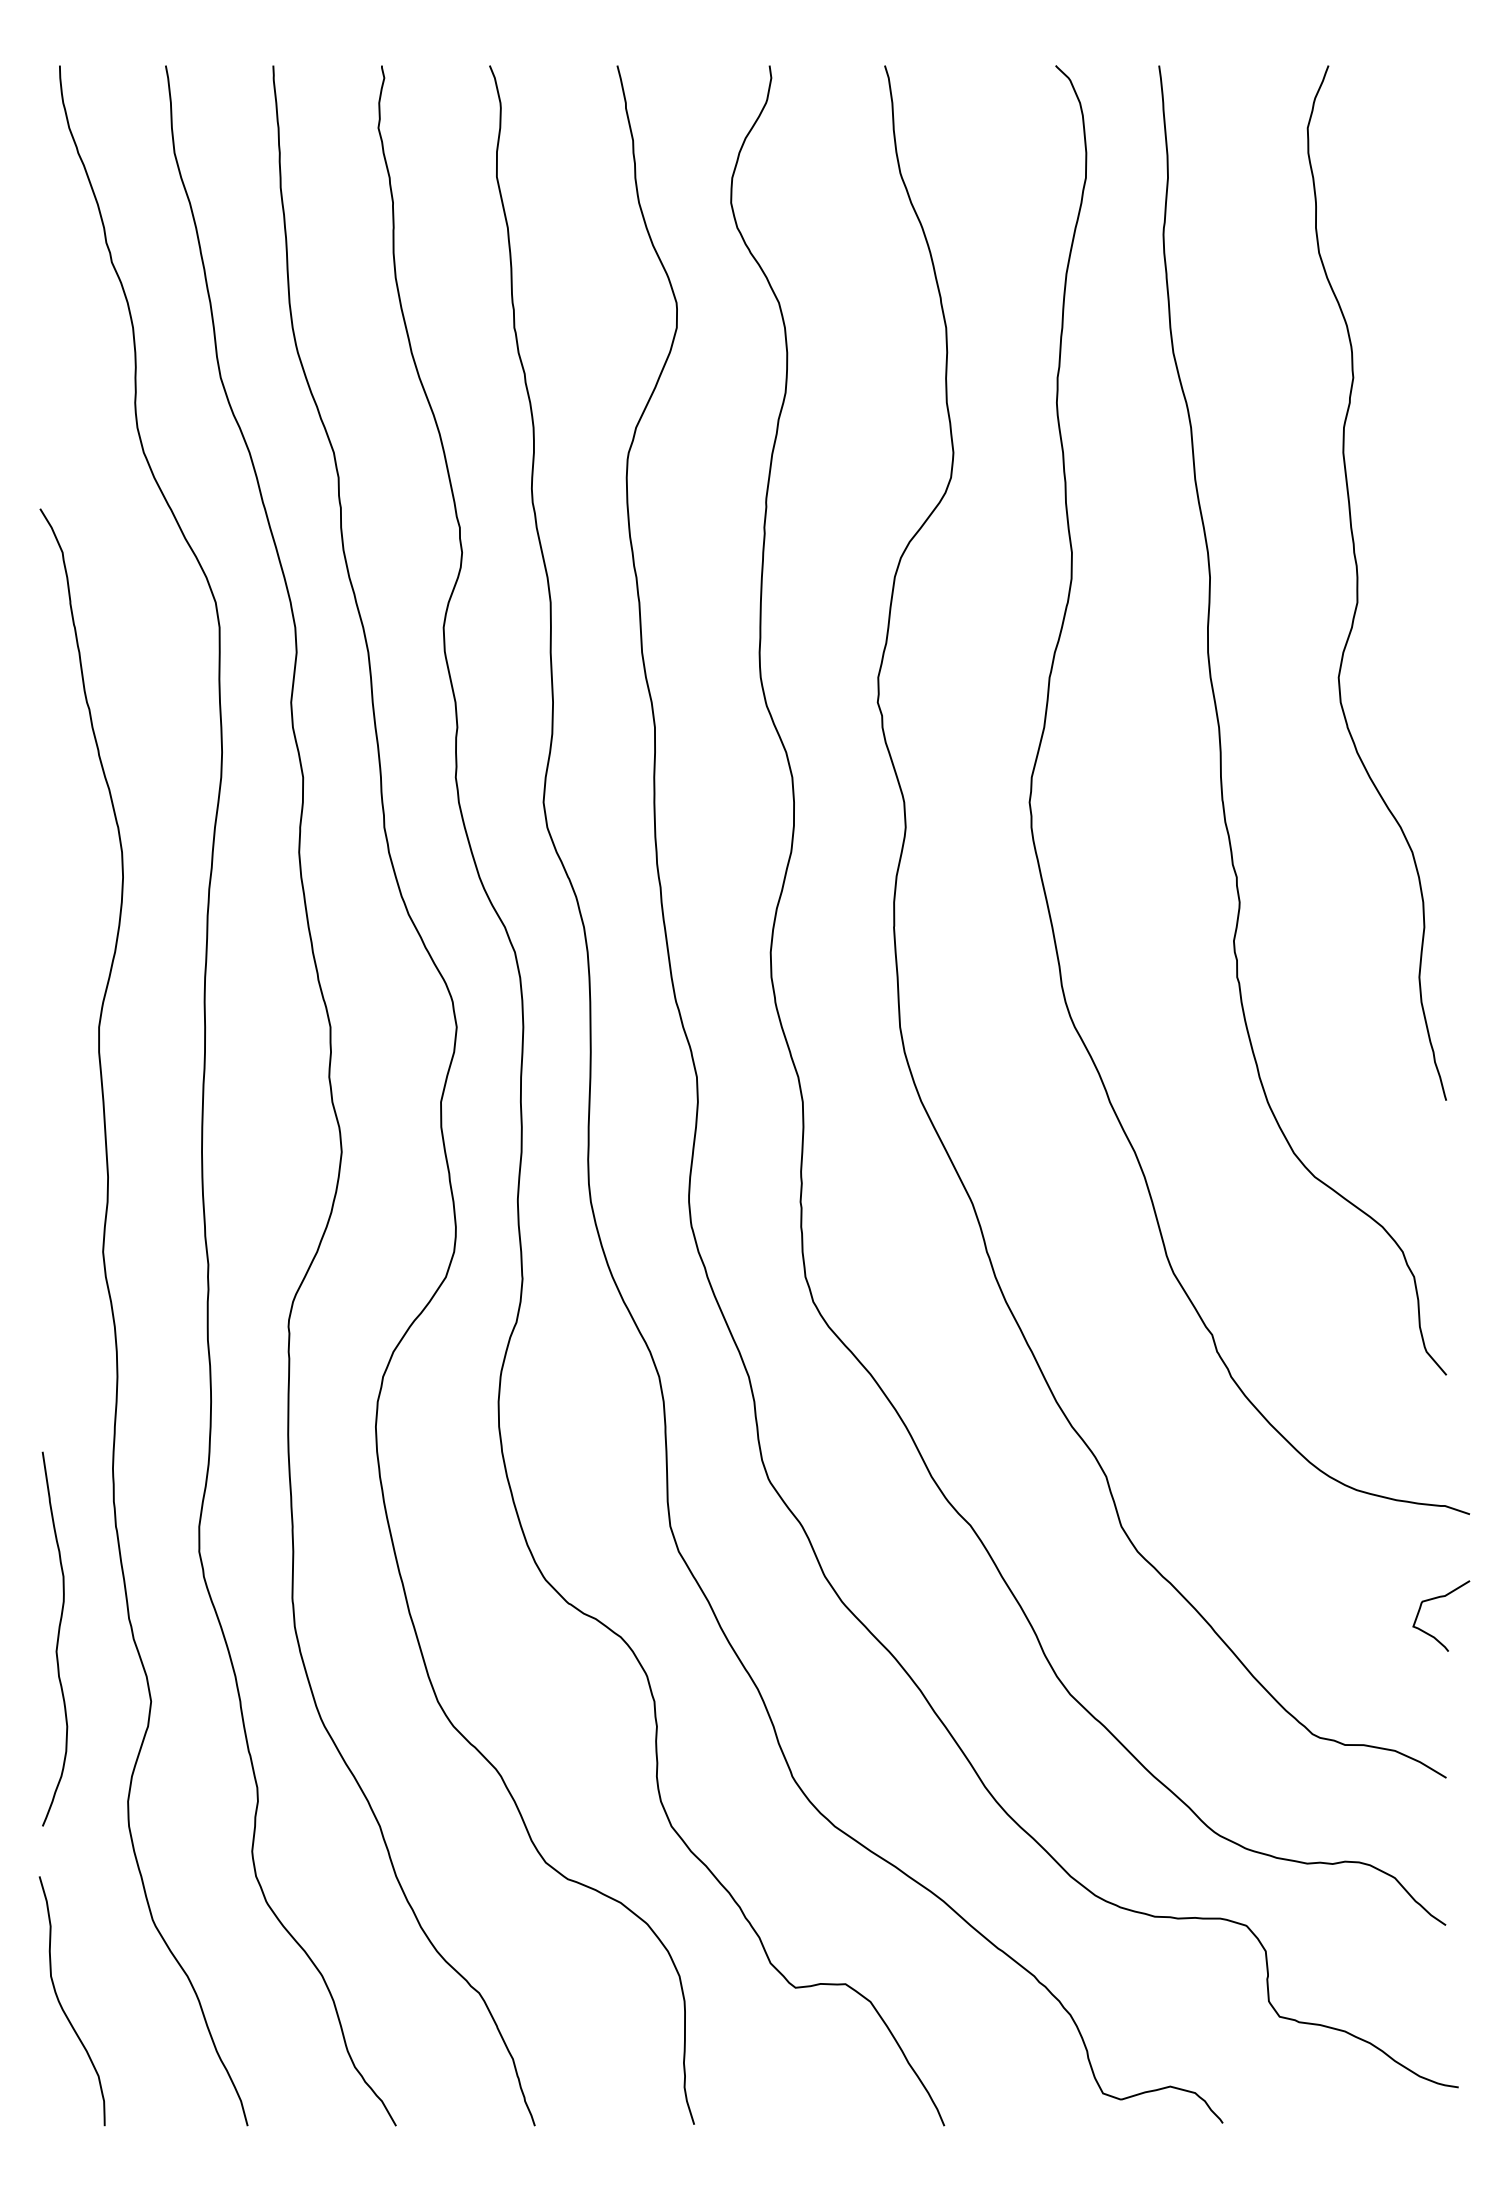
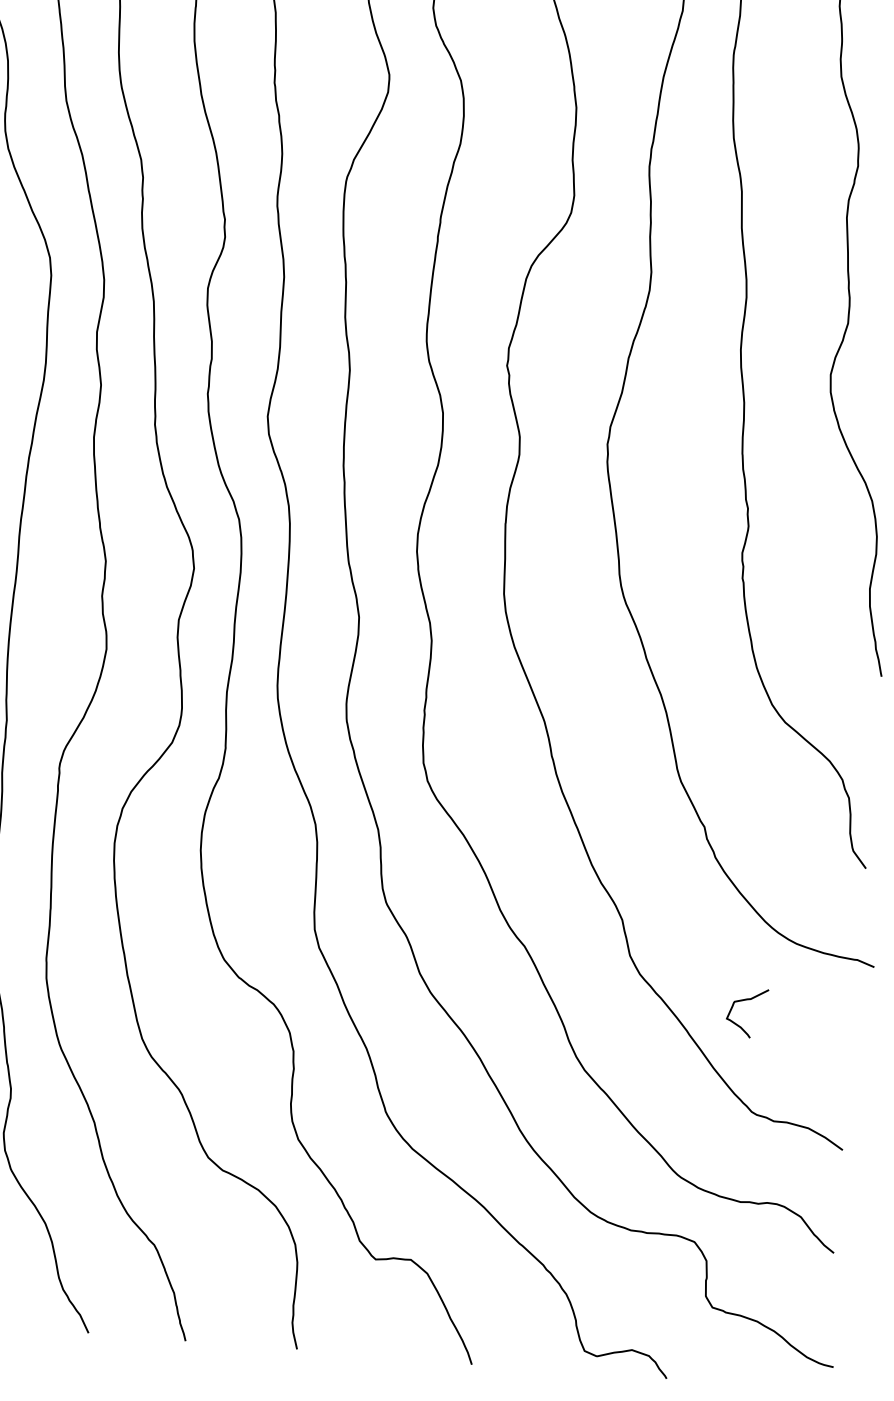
curve: (1438, 1598) -> (746, 1000), moved

